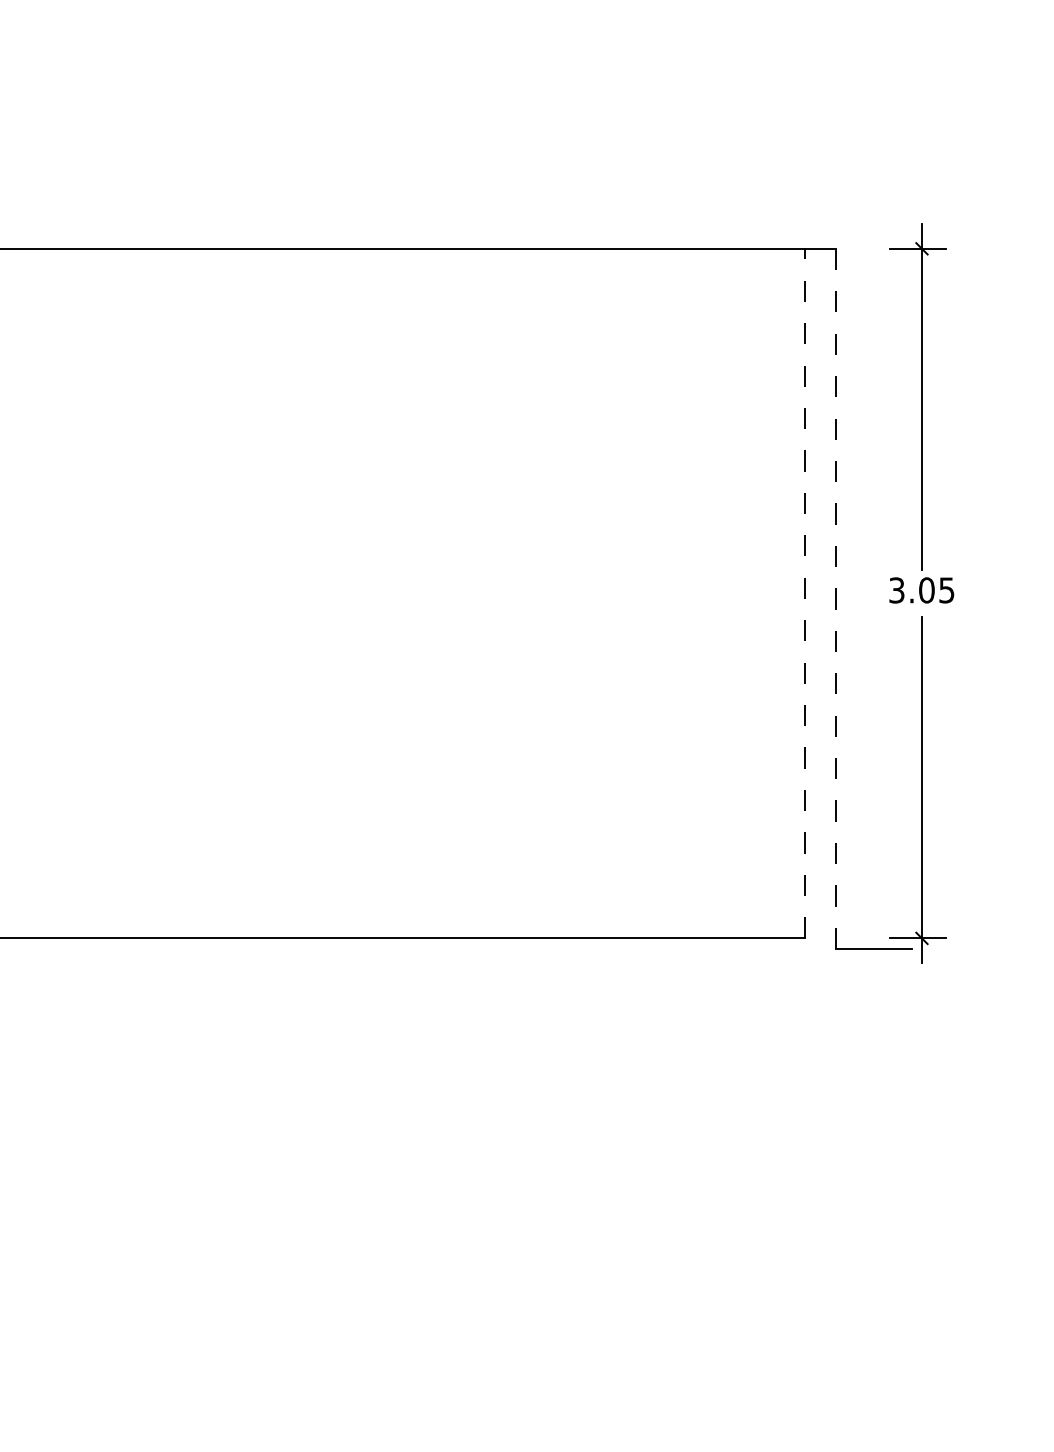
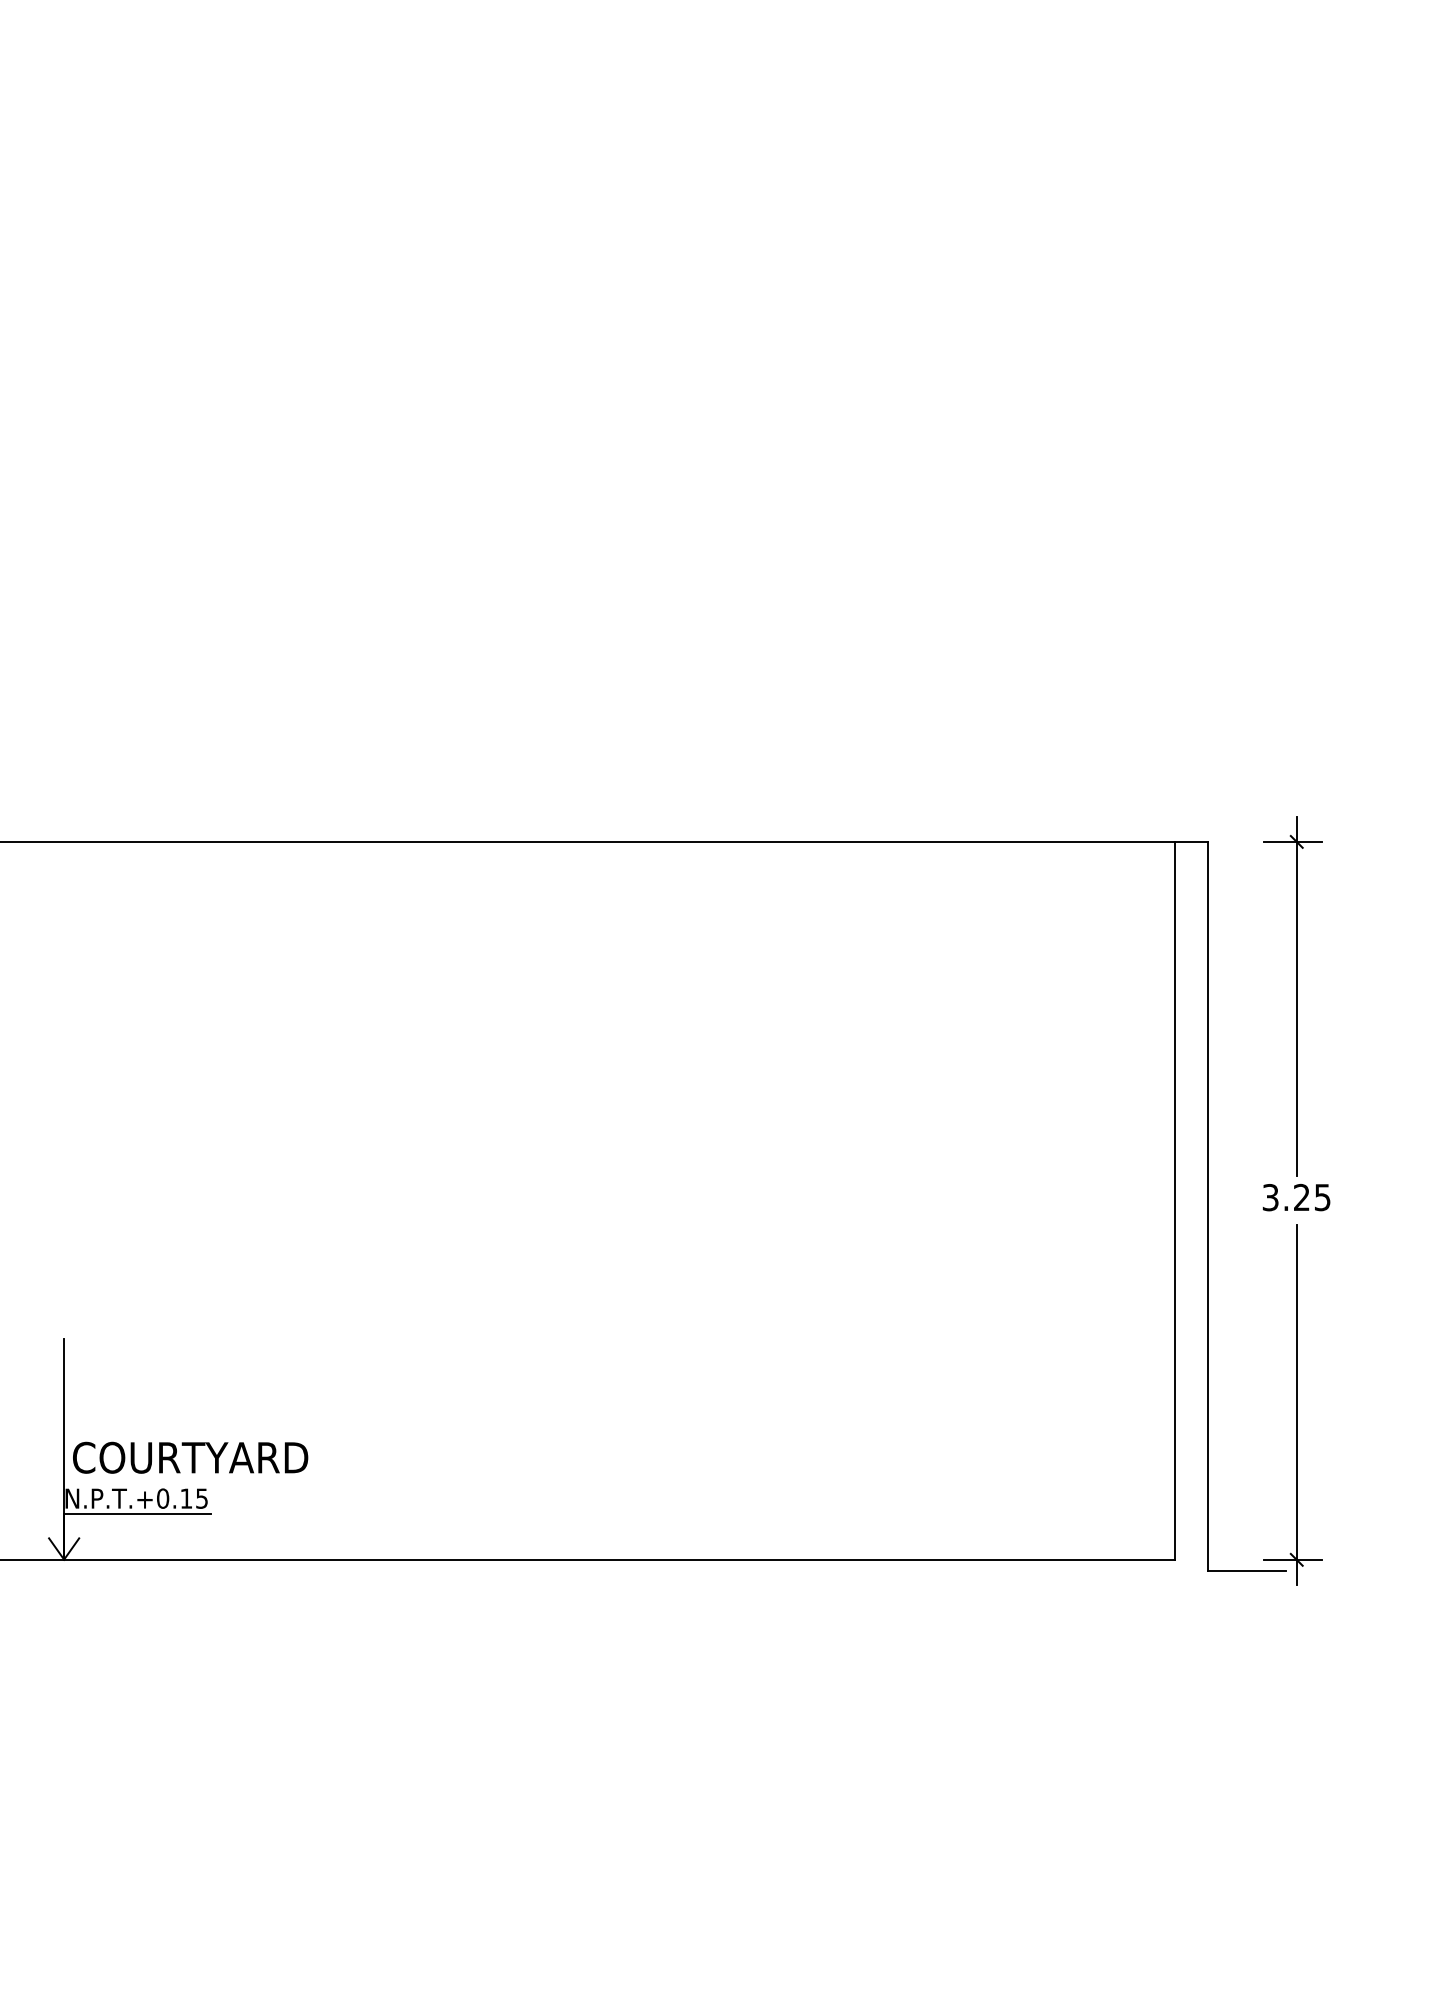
text: (926, 590) -> (1301, 1197), 3.05 -> 3.25
line: (804, 593) -> (1174, 1200), dashed -> solid
line: (836, 598) -> (1207, 1205), dashed -> solid

